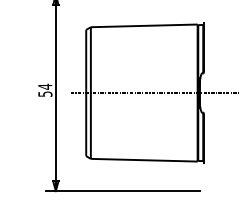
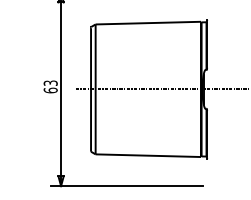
text: (45, 90) -> (50, 86), 54 -> 63

